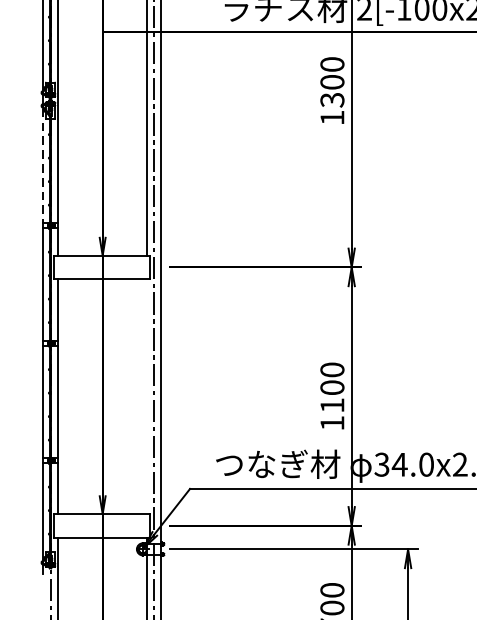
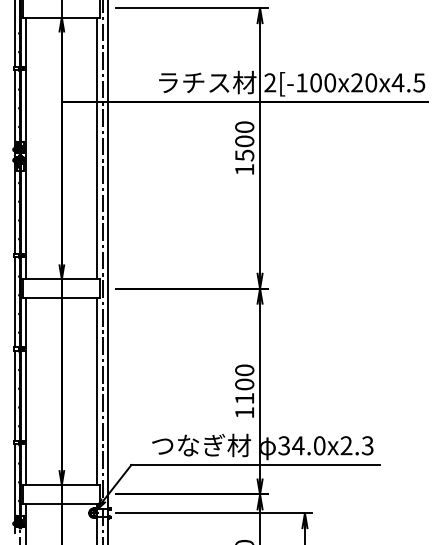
text: (332, 98) -> (244, 154), 1300 -> 1500
line: (43, 166) -> (14, 208), dashed -> solid
line: (146, 396) -> (96, 391), added

